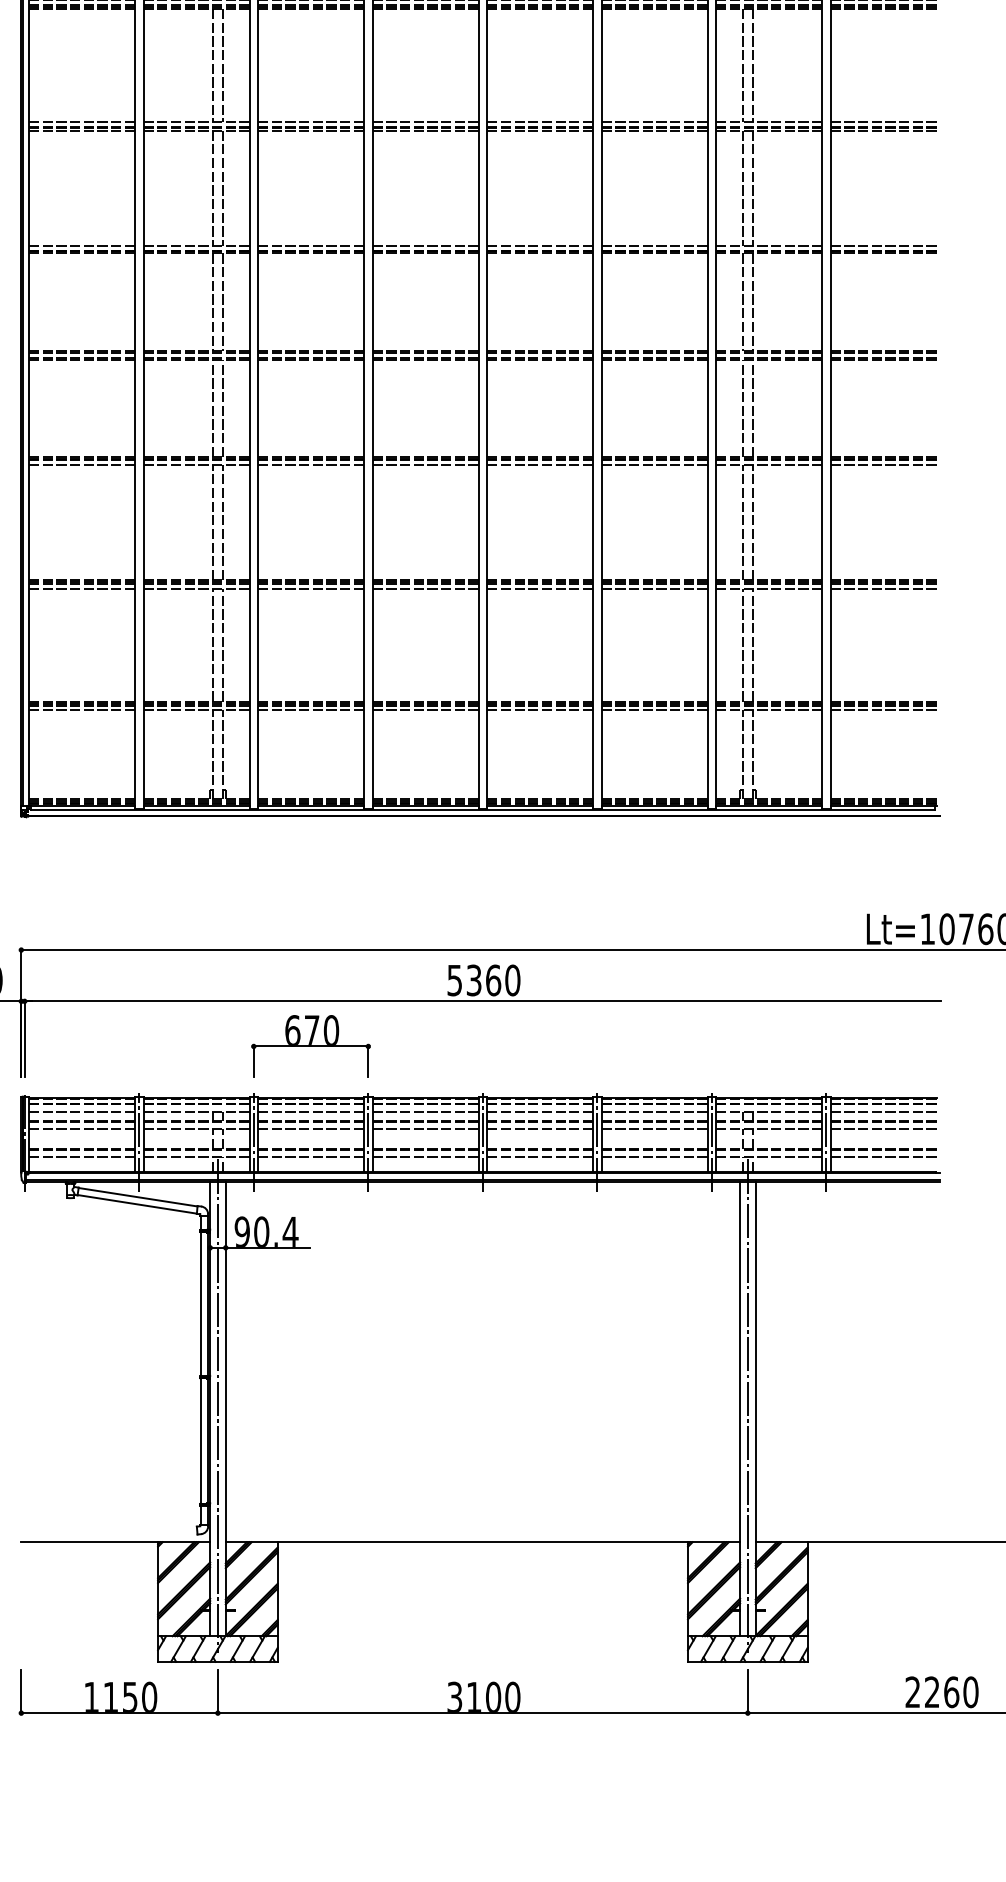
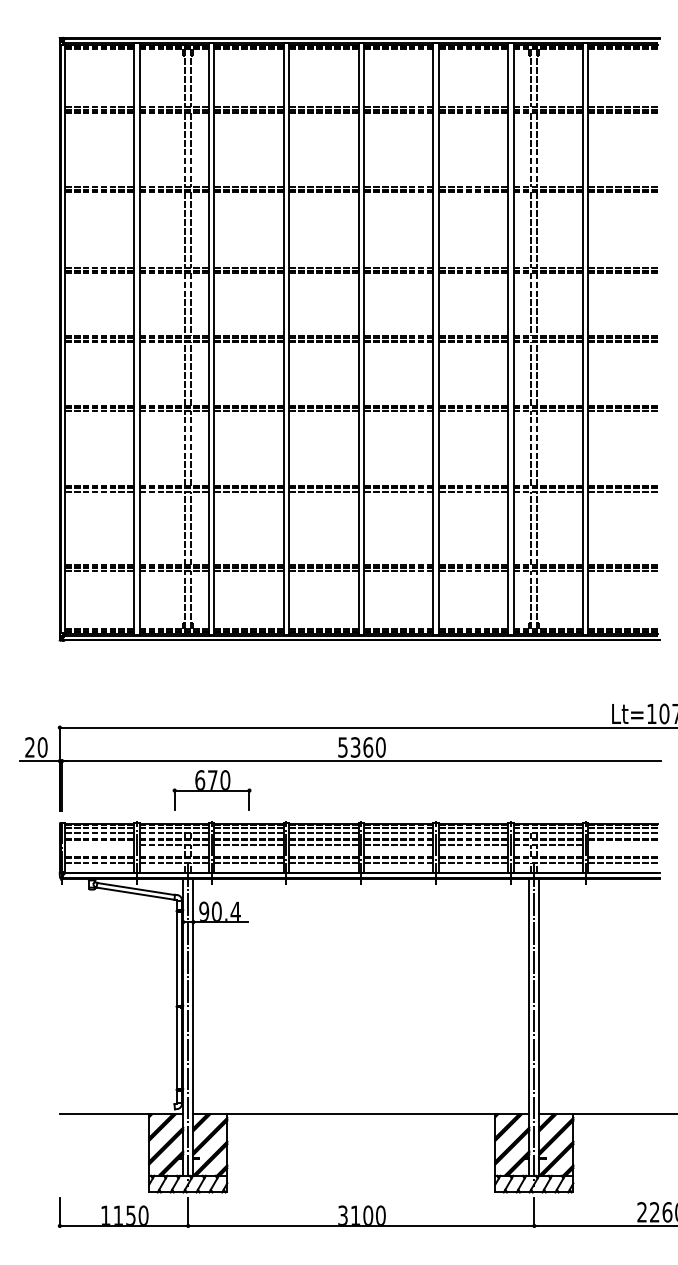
part: (310, 1046) -> (211, 790), moved
line: (82, 1129) -> (99, 844), removed
line: (882, 1129) -> (622, 844), removed

